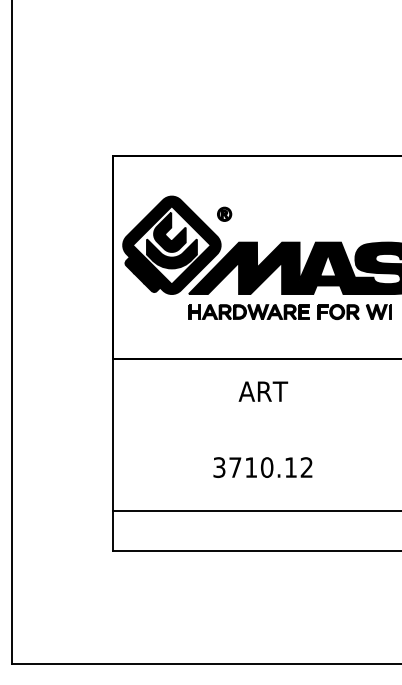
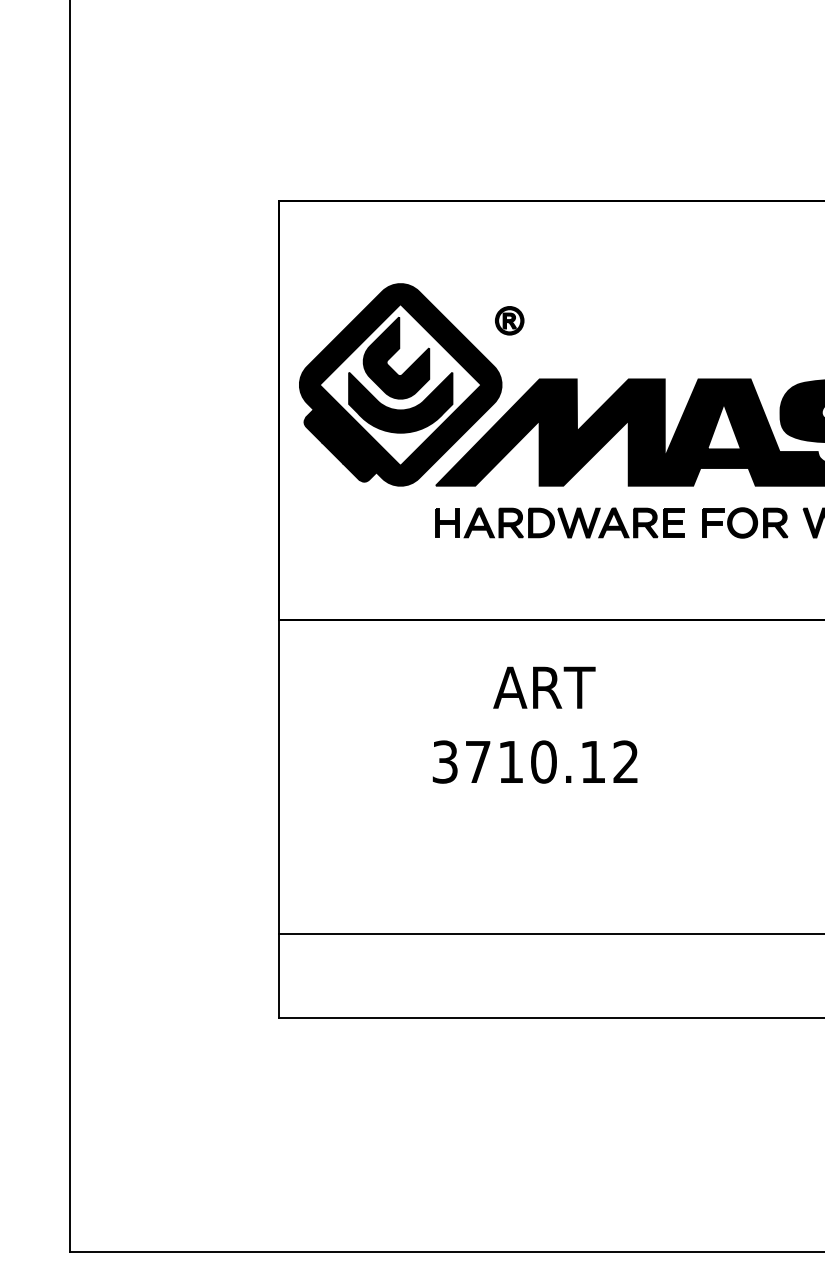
text: (263, 391) -> (544, 687), moved
text: (262, 467) -> (534, 761), moved

